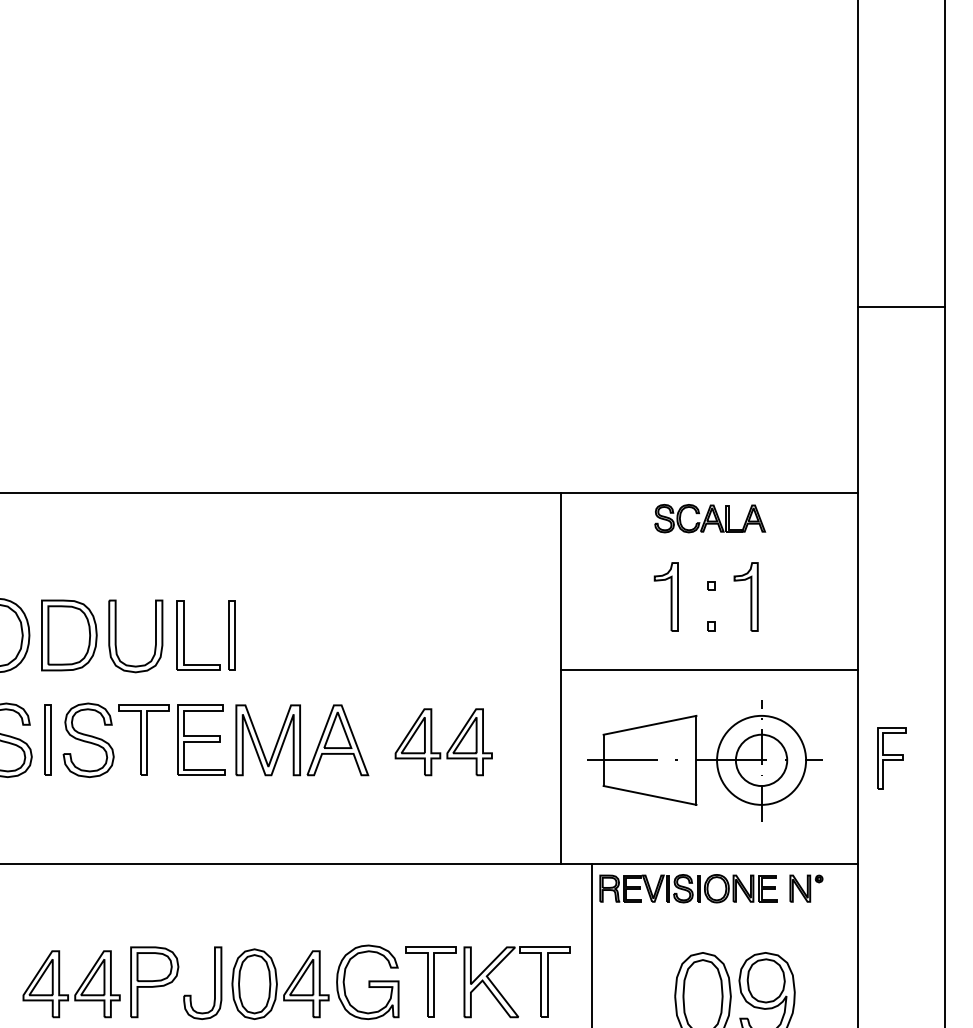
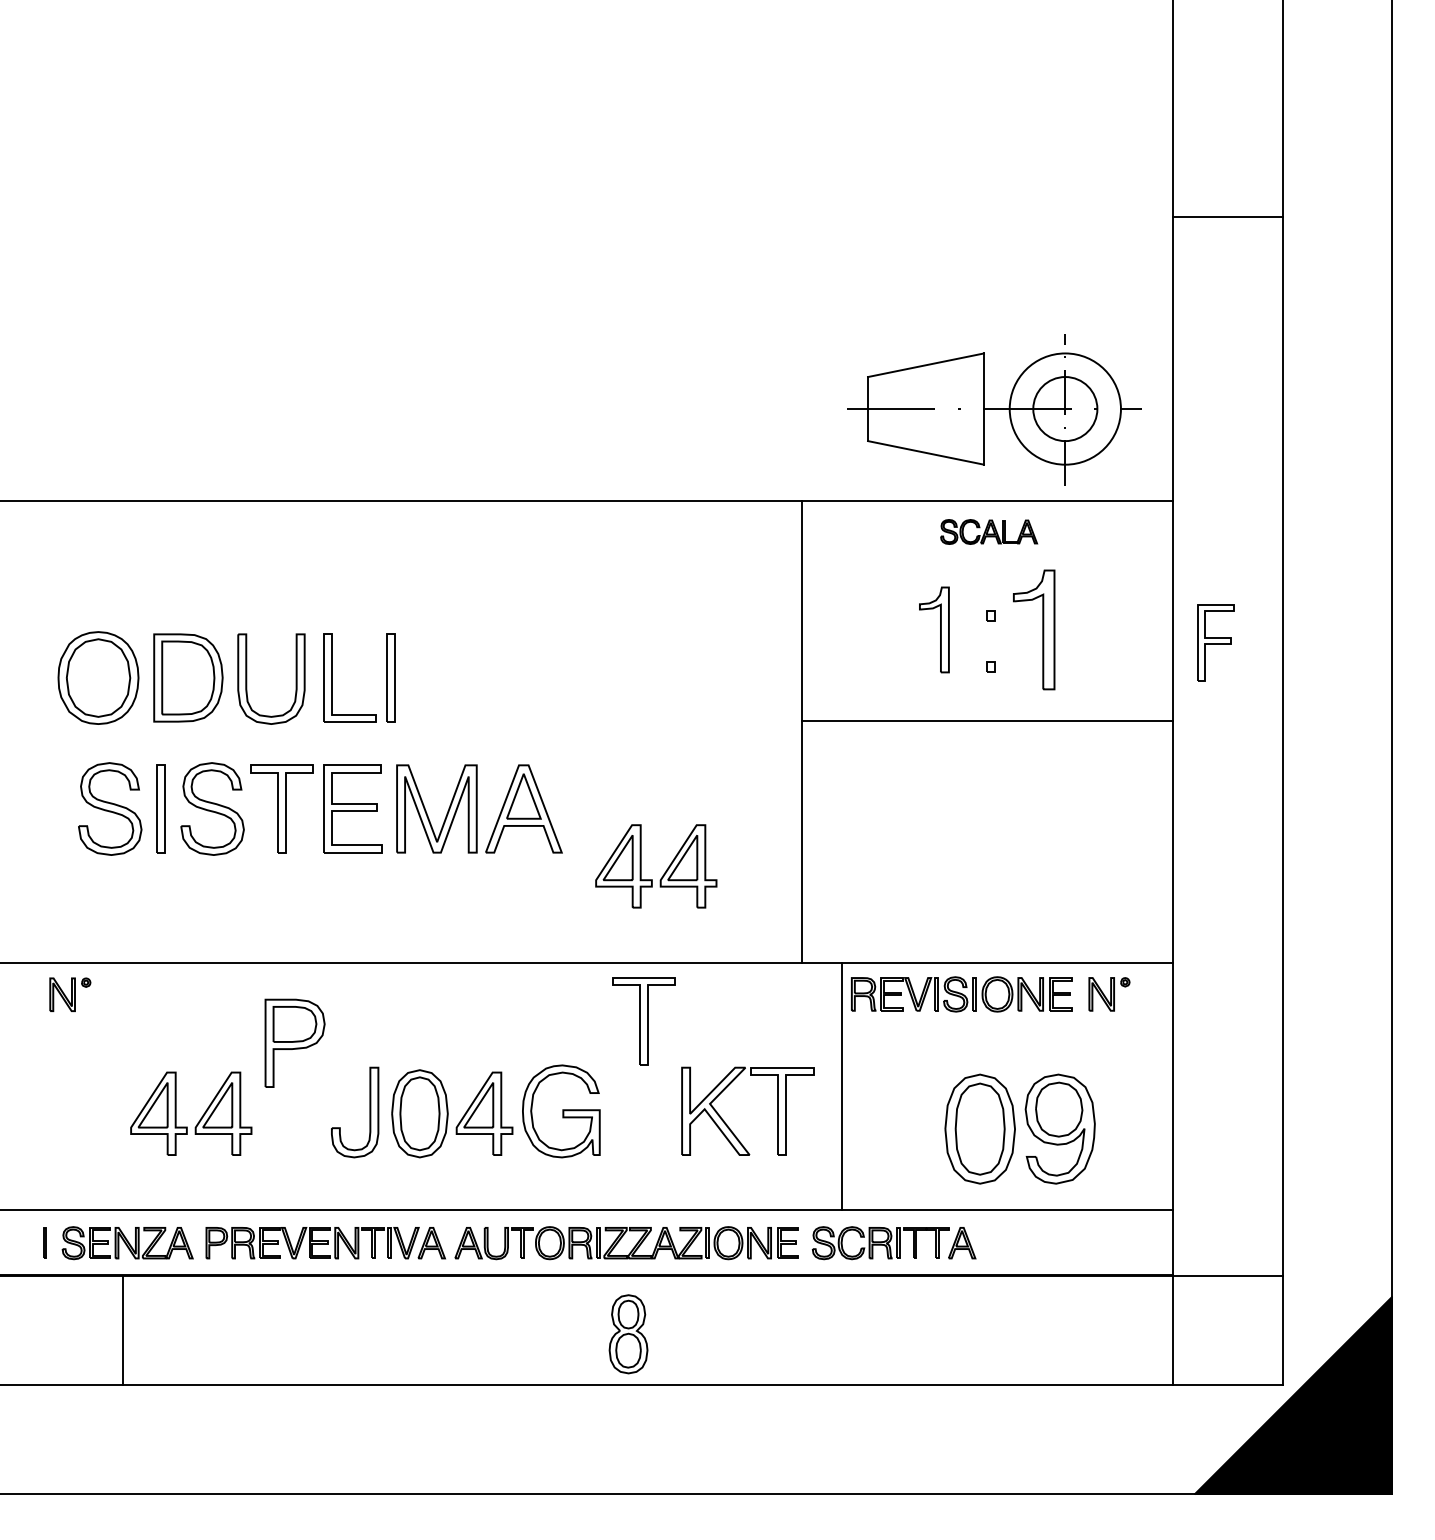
line: (900, 306) -> (1227, 216), moved
part: (709, 518) -> (988, 531), size x0.7
part: (745, 596) -> (1033, 629), size x1.4
part: (450, 747) -> (664, 872), moved
part: (891, 758) -> (1215, 642), moved
part: (704, 760) -> (994, 409), moved
part: (154, 981) -> (294, 1042), moved
part: (430, 982) -> (643, 1021), moved

